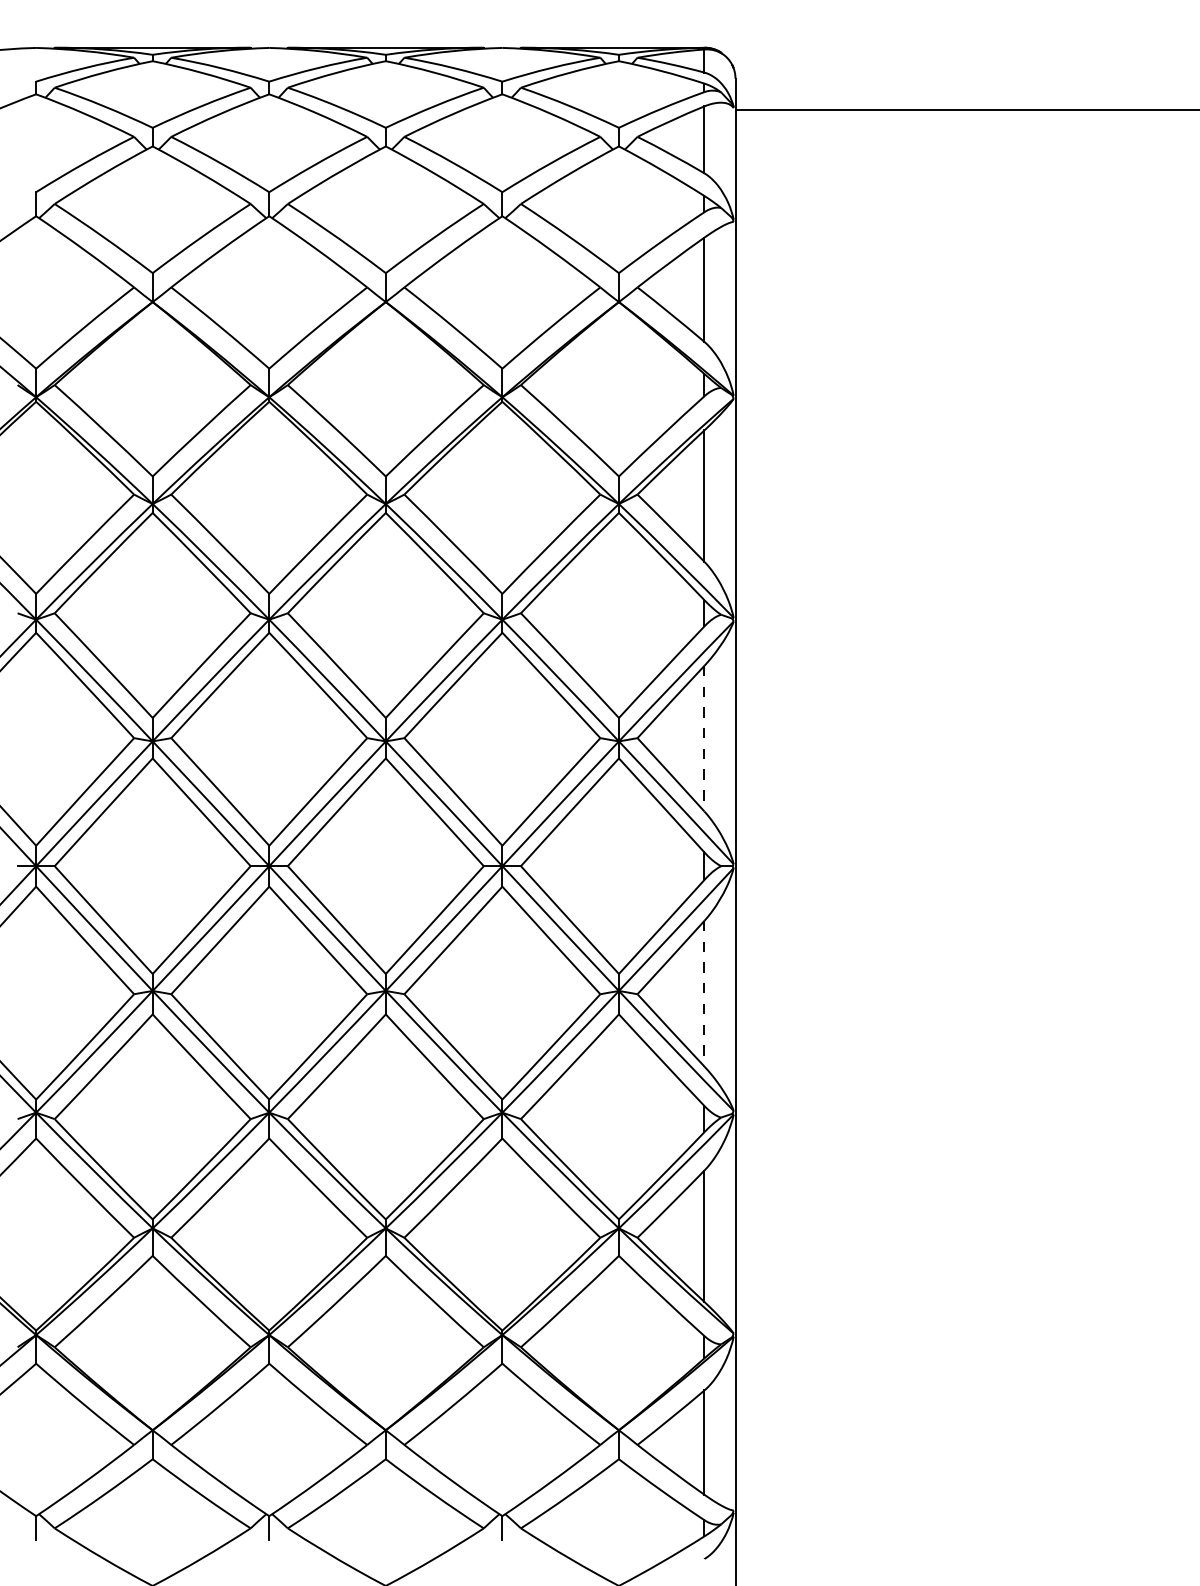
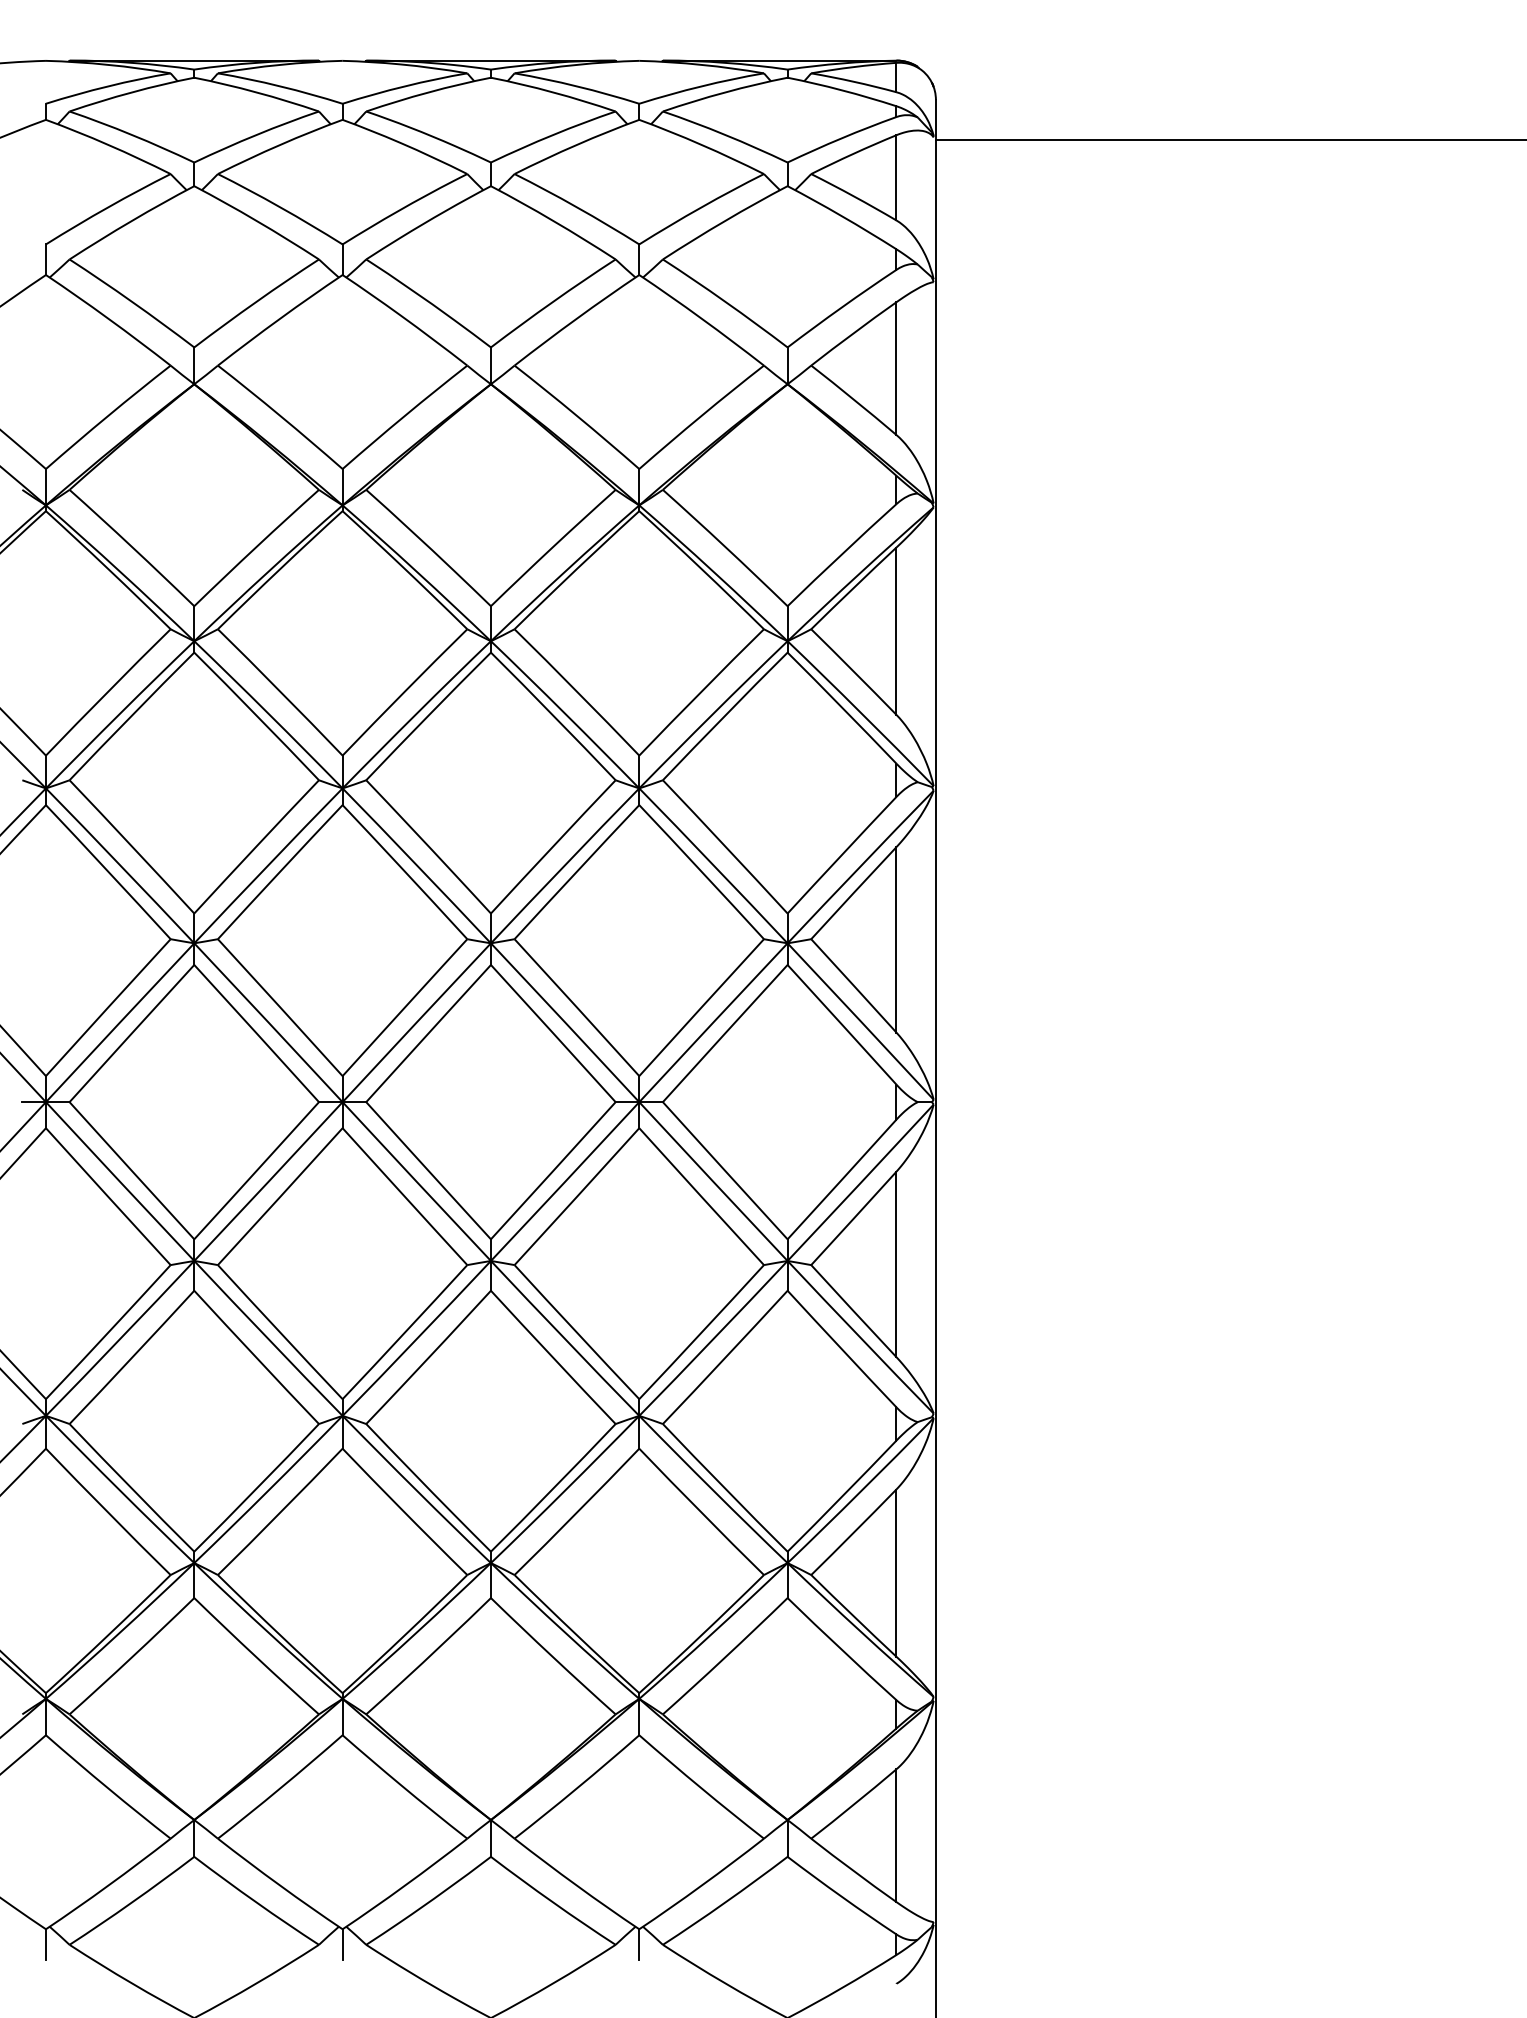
line: (704, 738) -> (896, 939), dashed -> solid
line: (704, 993) -> (896, 1264), dashed -> solid

